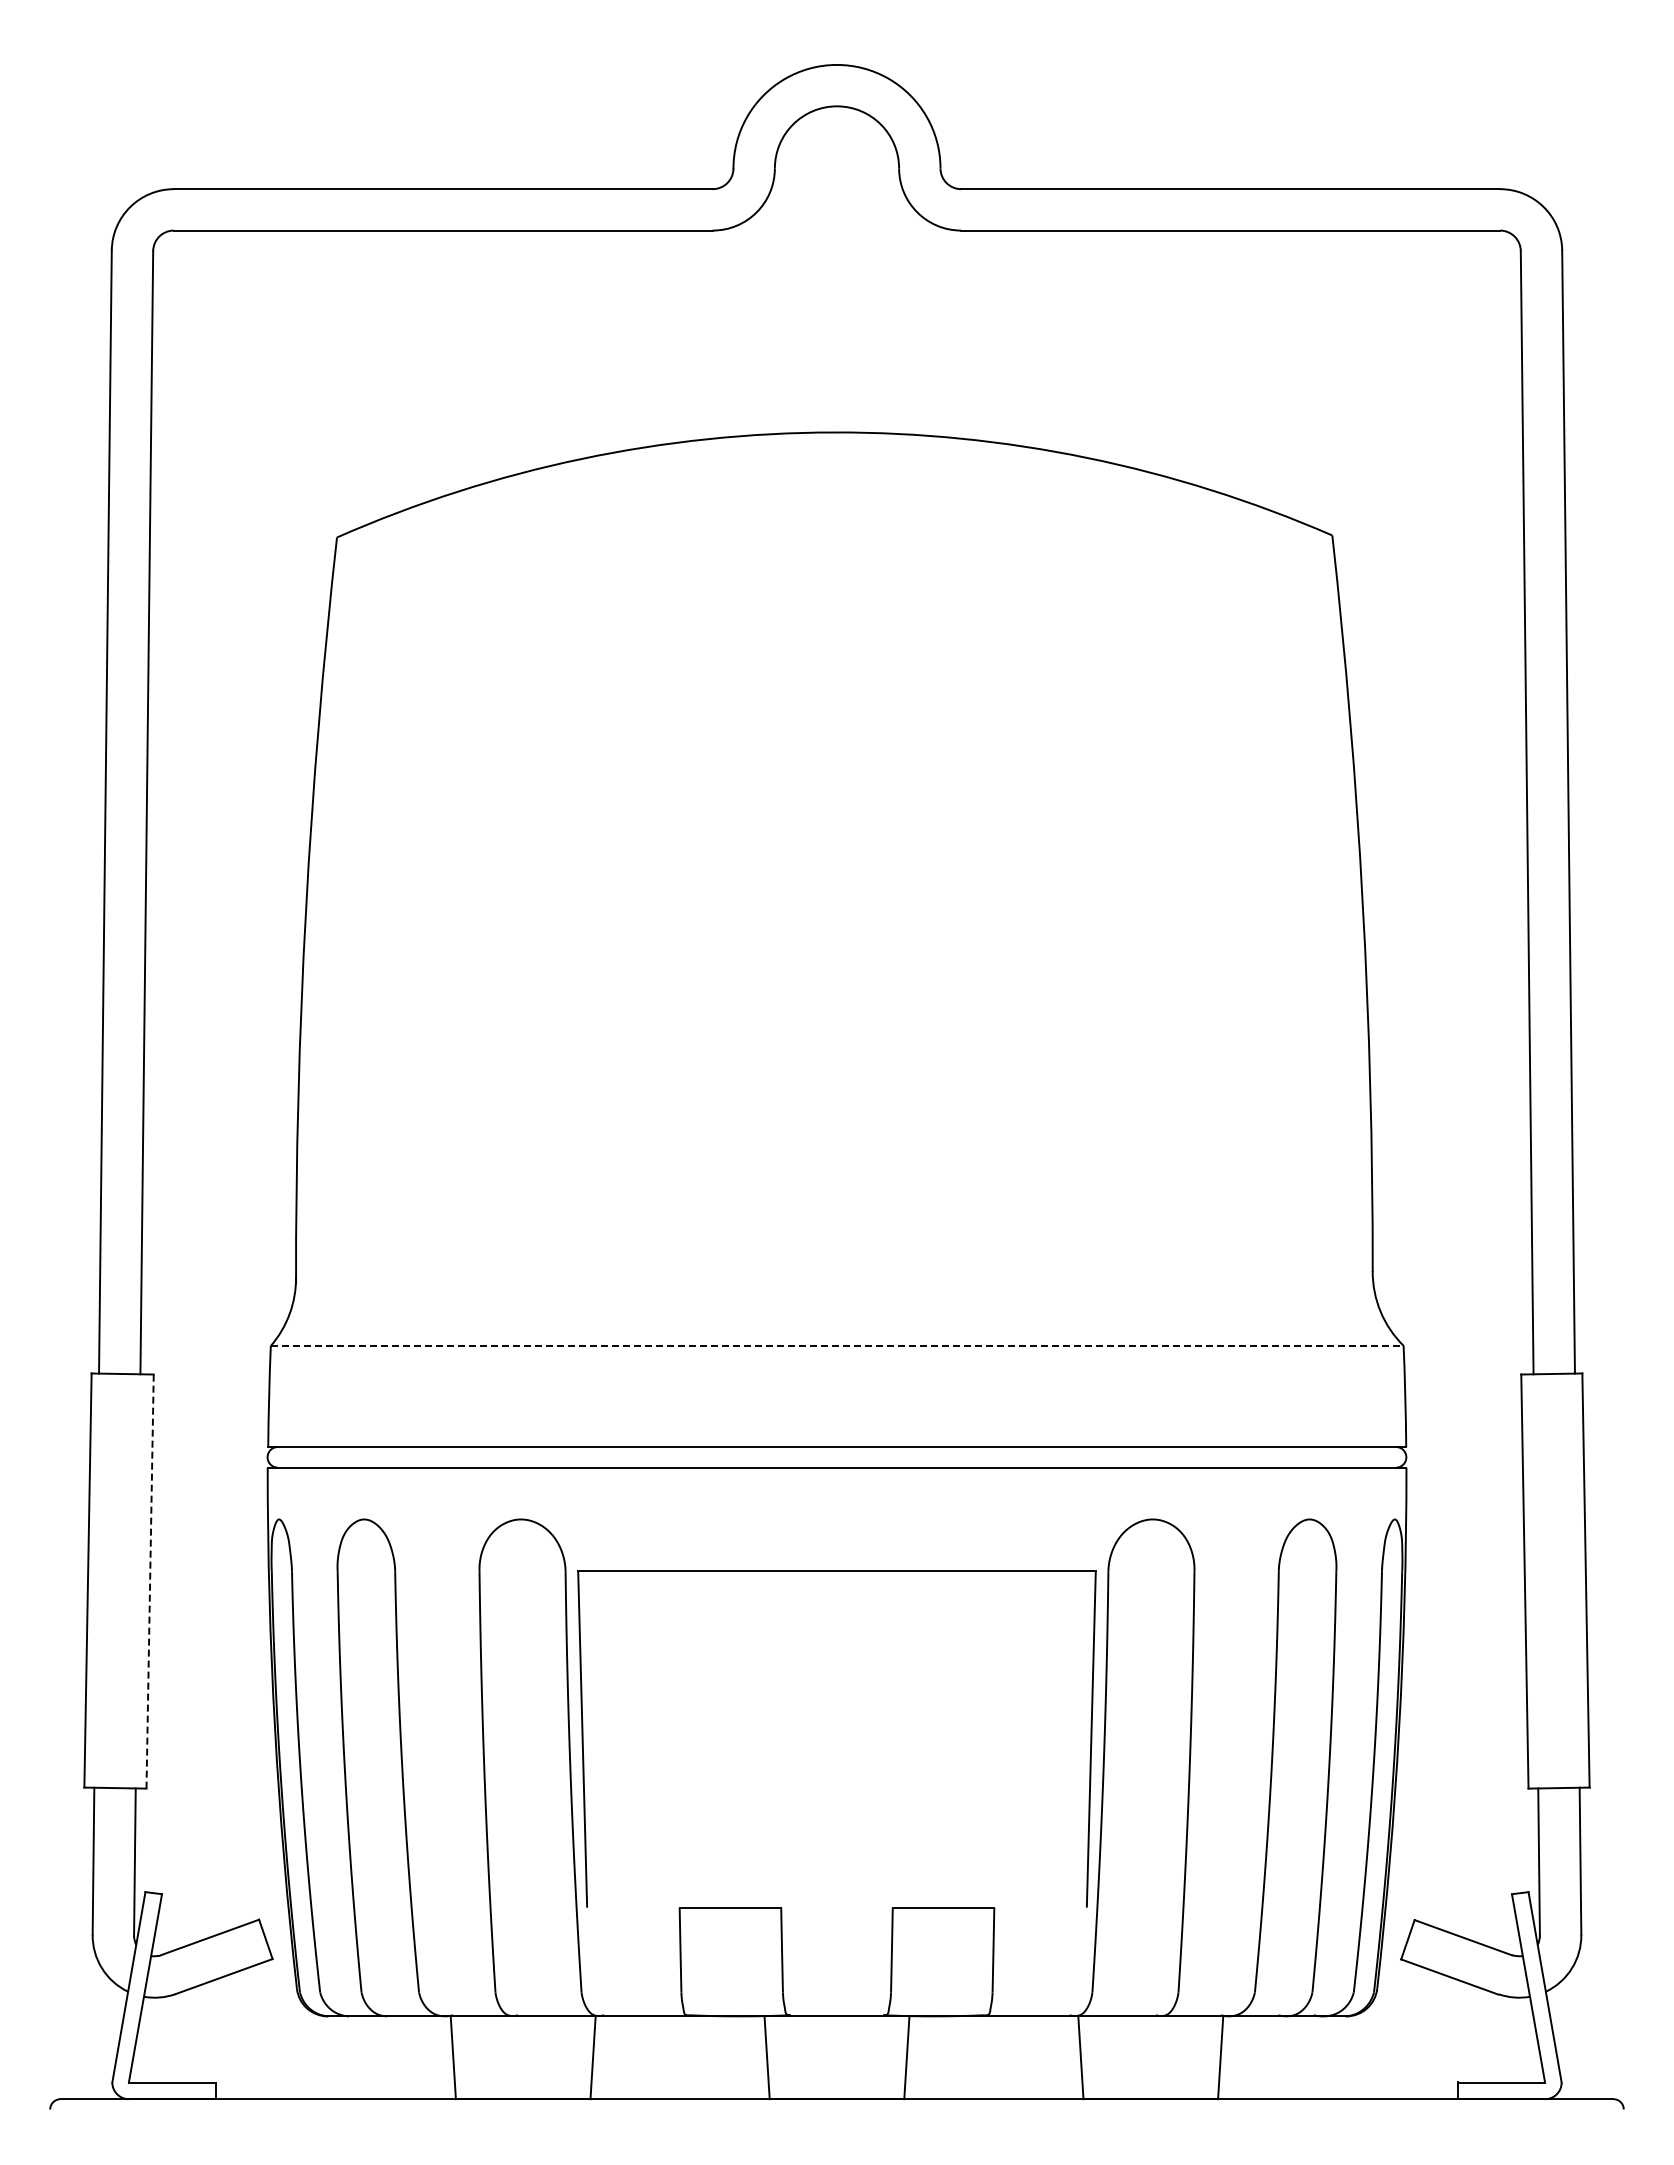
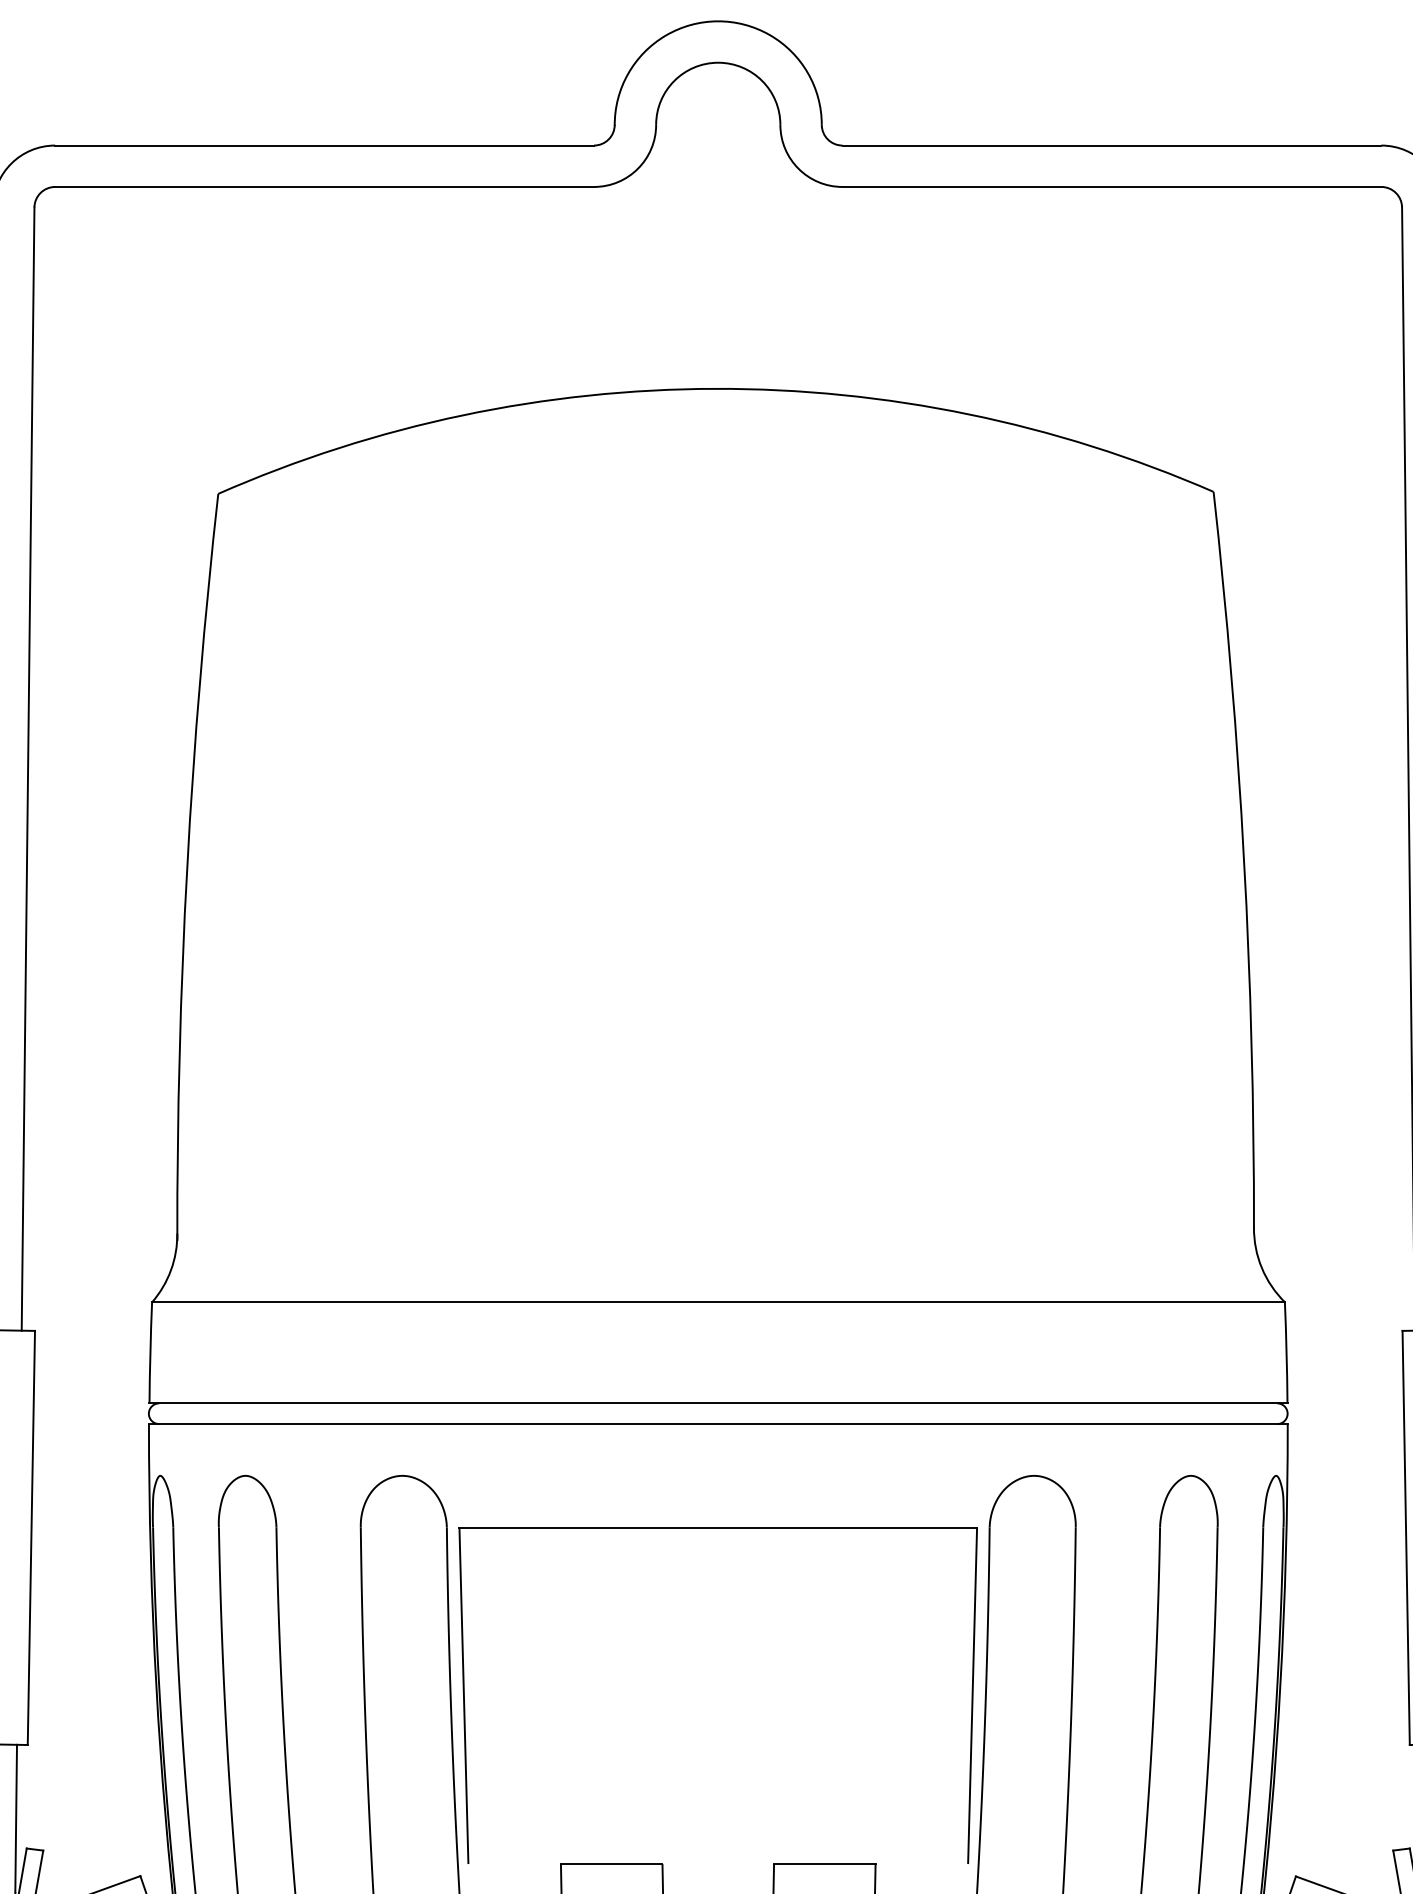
line: (837, 1346) -> (718, 1302), dashed -> solid
line: (150, 1581) -> (31, 1537), dashed -> solid

